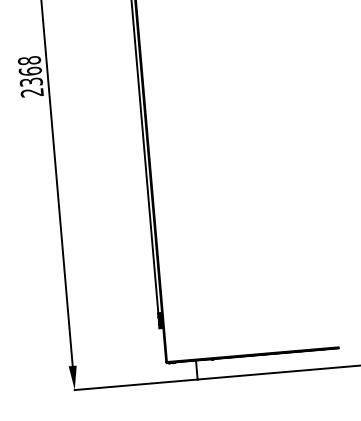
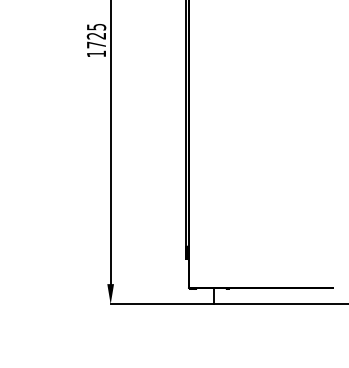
text: (30, 76) -> (96, 40), 2368 -> 1725

